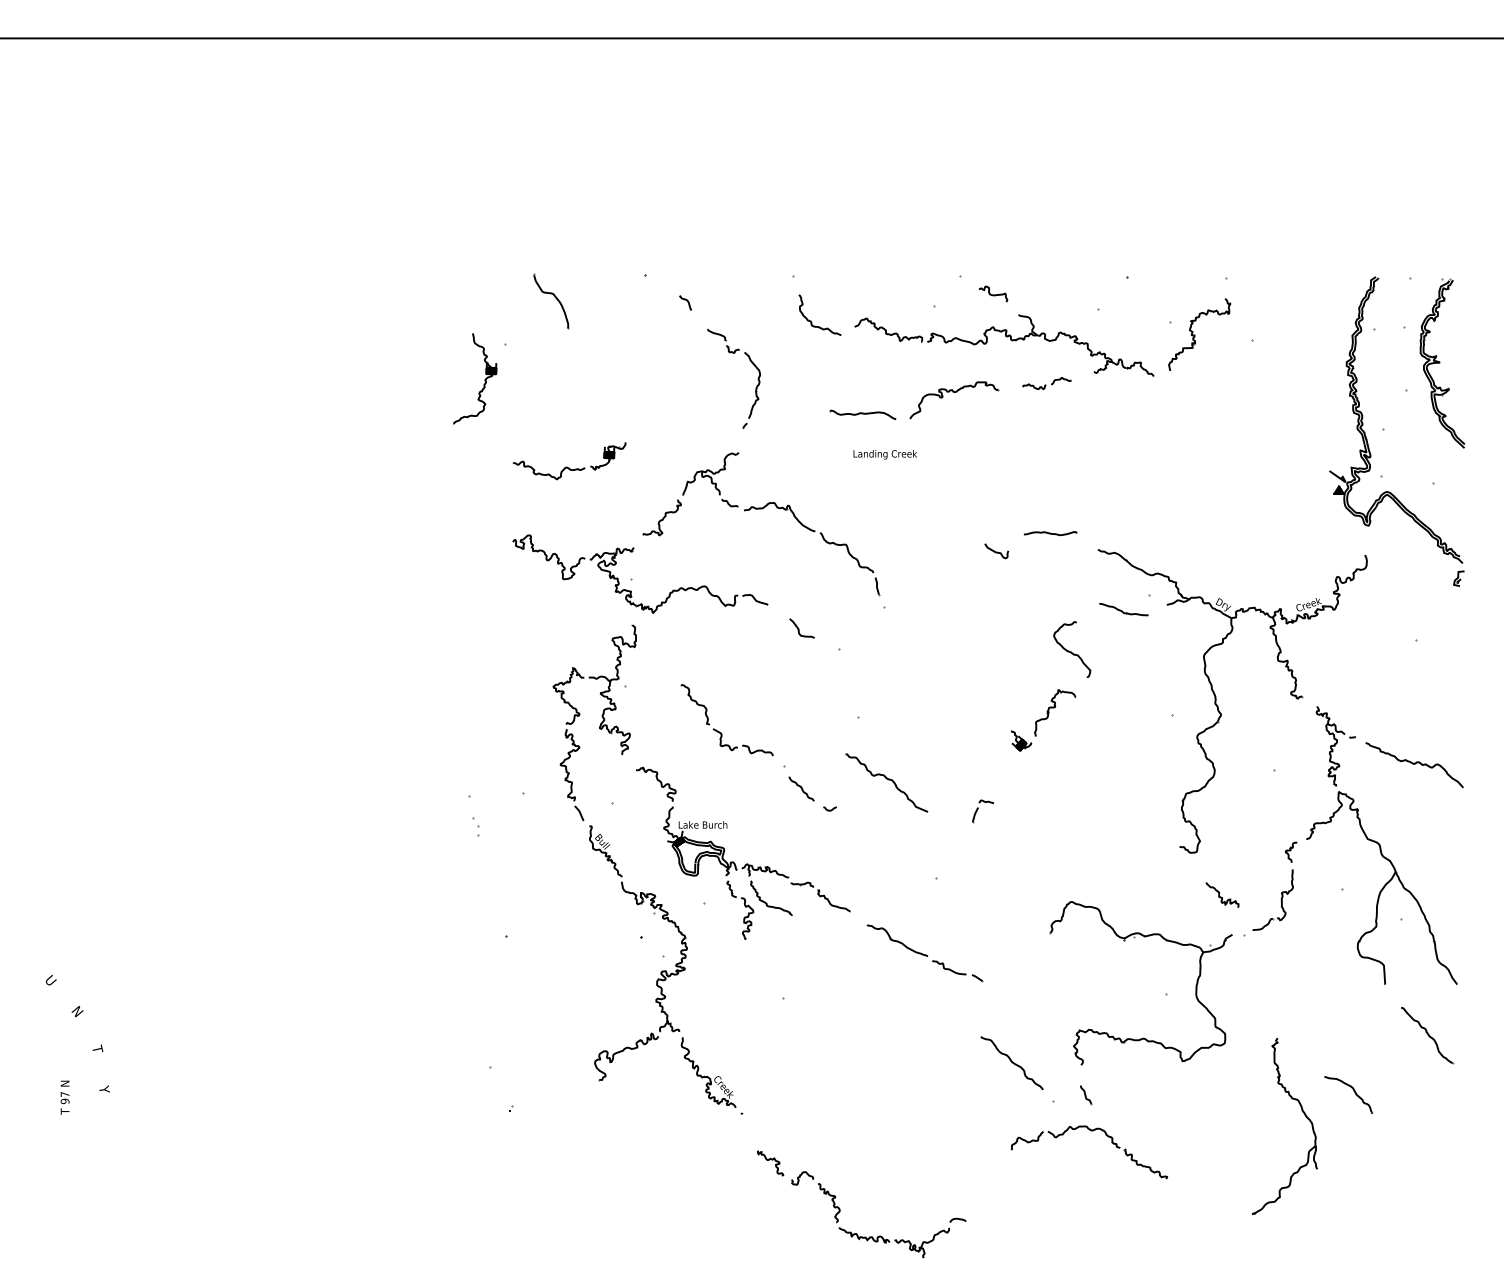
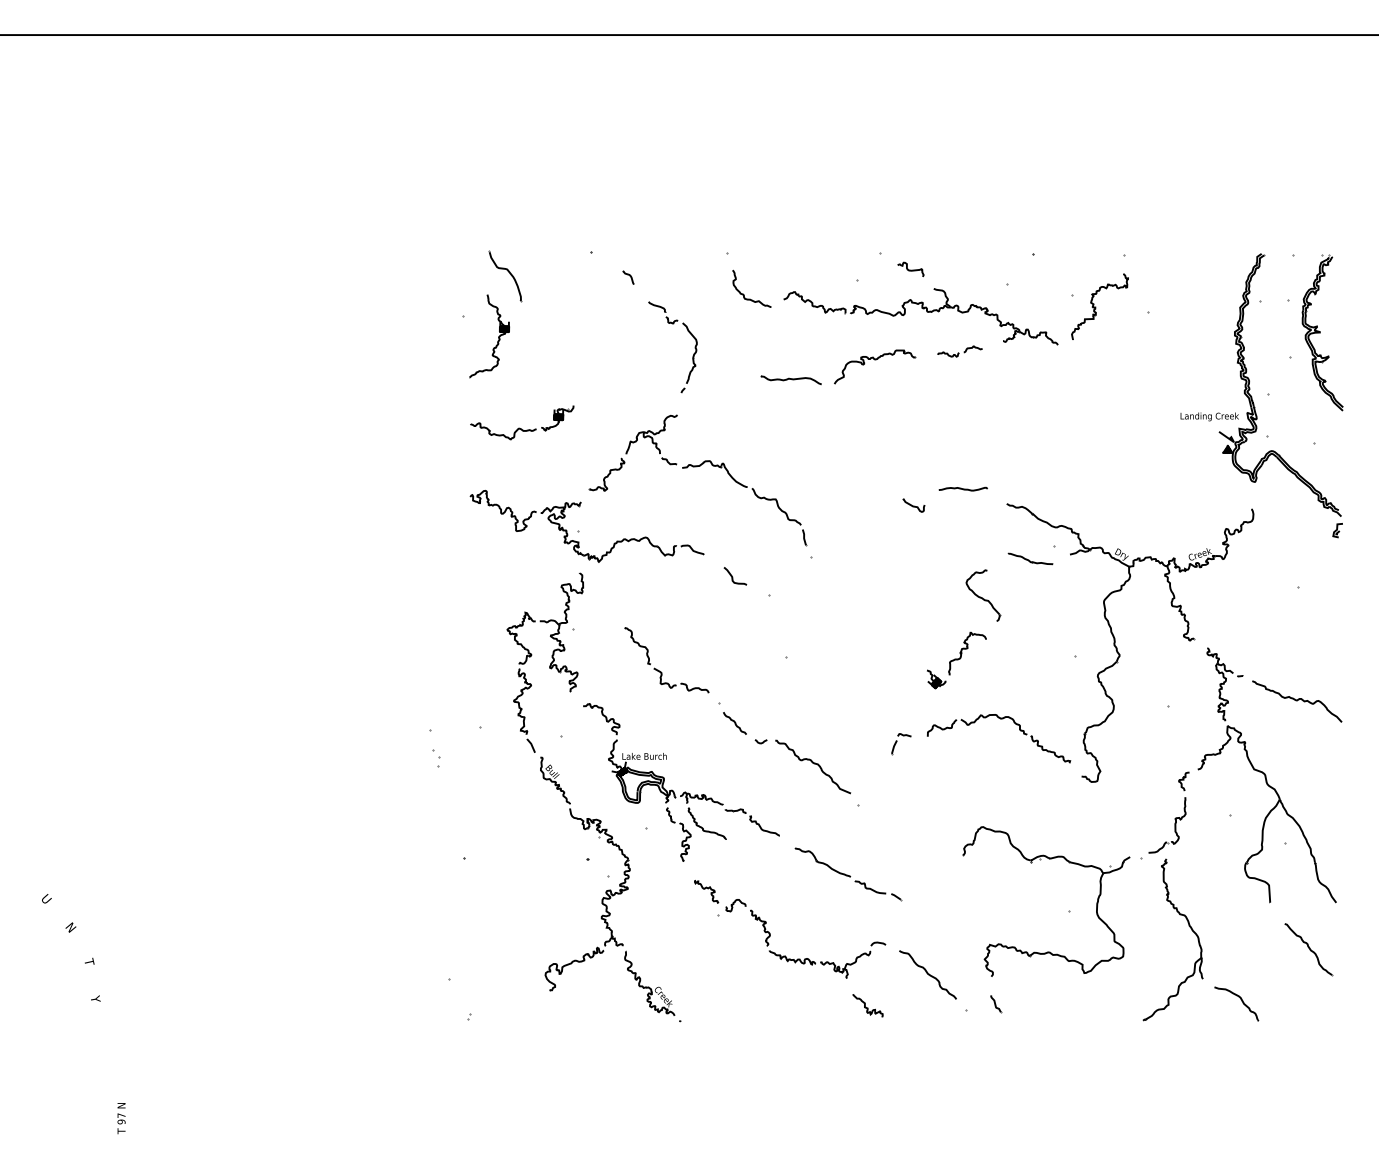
part: (483, 383) -> (497, 340), moved
text: (885, 454) -> (1209, 416), moved
curve: (888, 780) -> (814, 764), moved
curve: (1219, 894) -> (865, 1005), moved
text: (65, 1097) -> (121, 1118), moved
part: (1302, 1112) -> (1189, 927), moved
part: (1091, 1131) -> (1000, 719), moved
part: (840, 1208) -> (770, 933), moved

